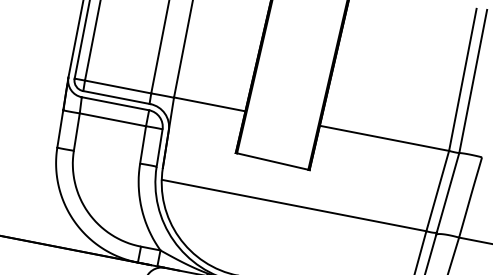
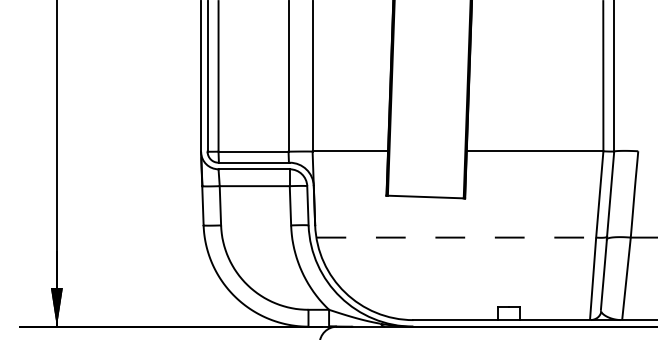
line: (294, 205) -> (456, 237), solid -> dashed

